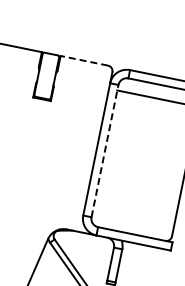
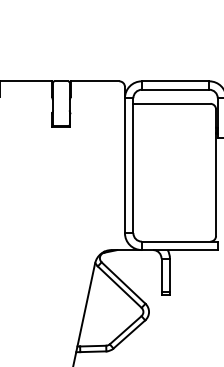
line: (83, 60) -> (94, 81), dashed -> solid
line: (105, 150) -> (133, 165), dashed -> solid

